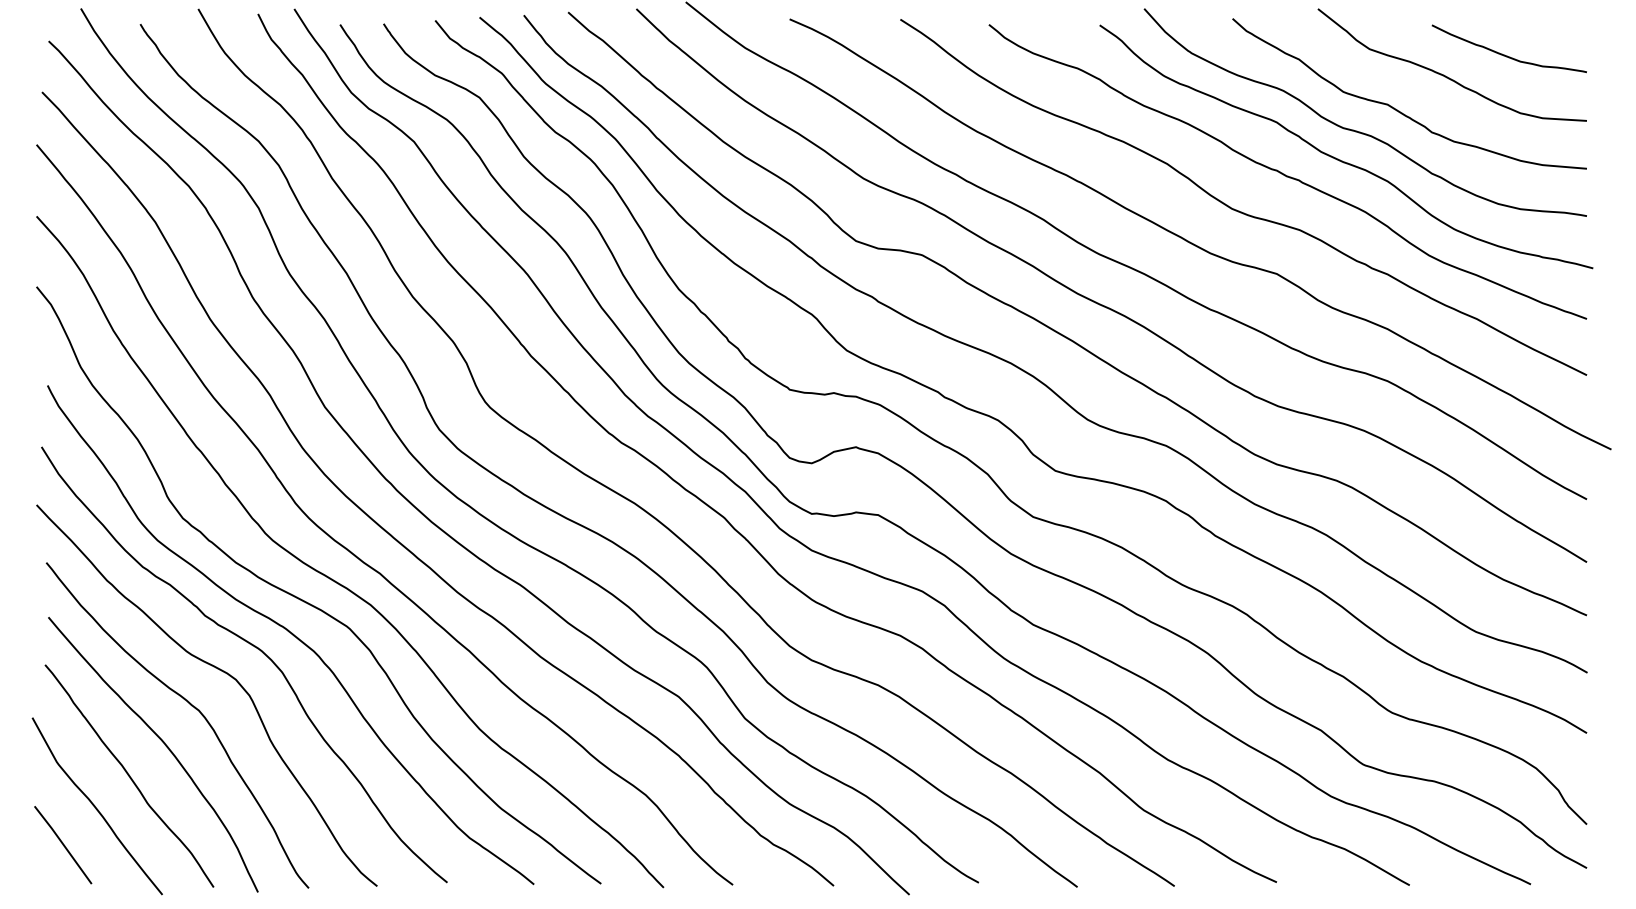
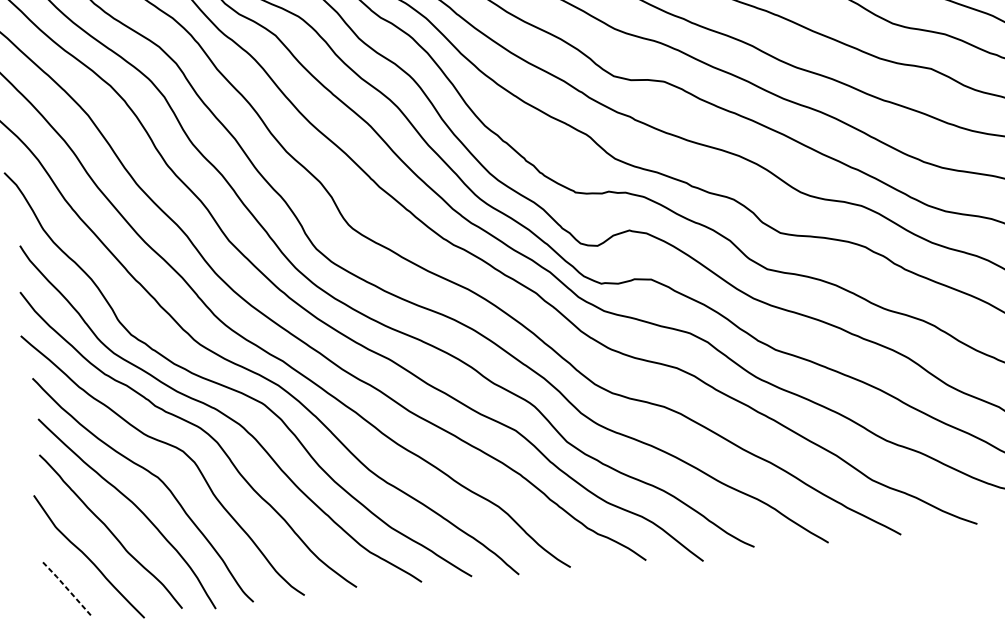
line: (62, 843) -> (65, 587), solid -> dashed

